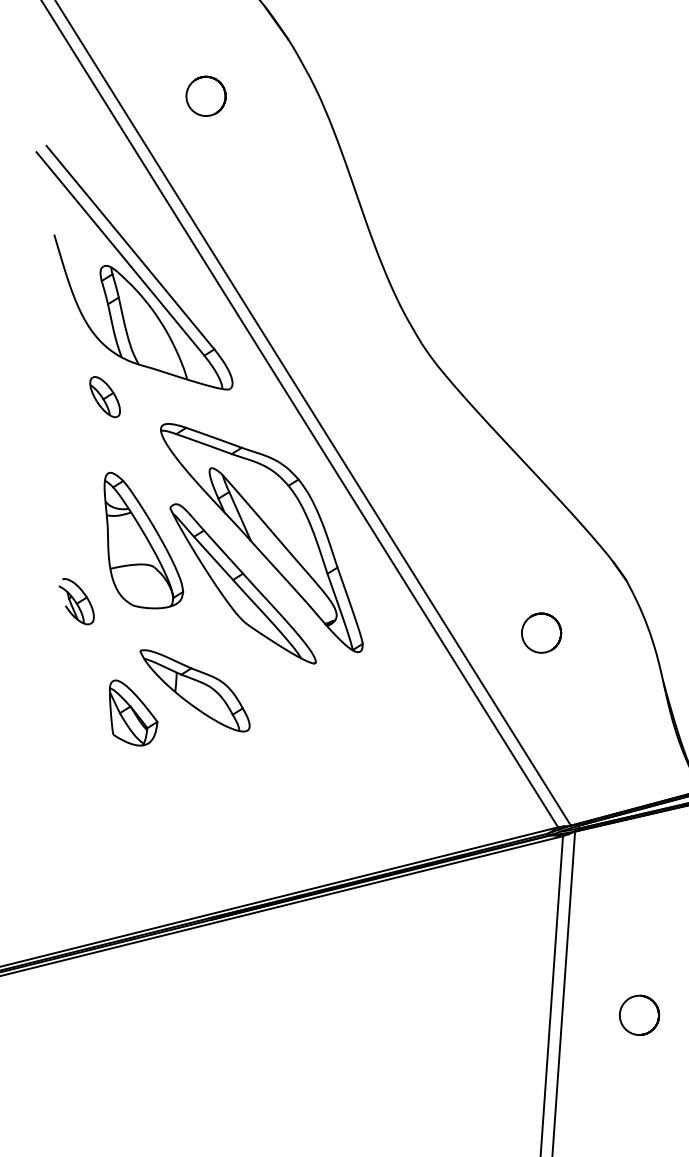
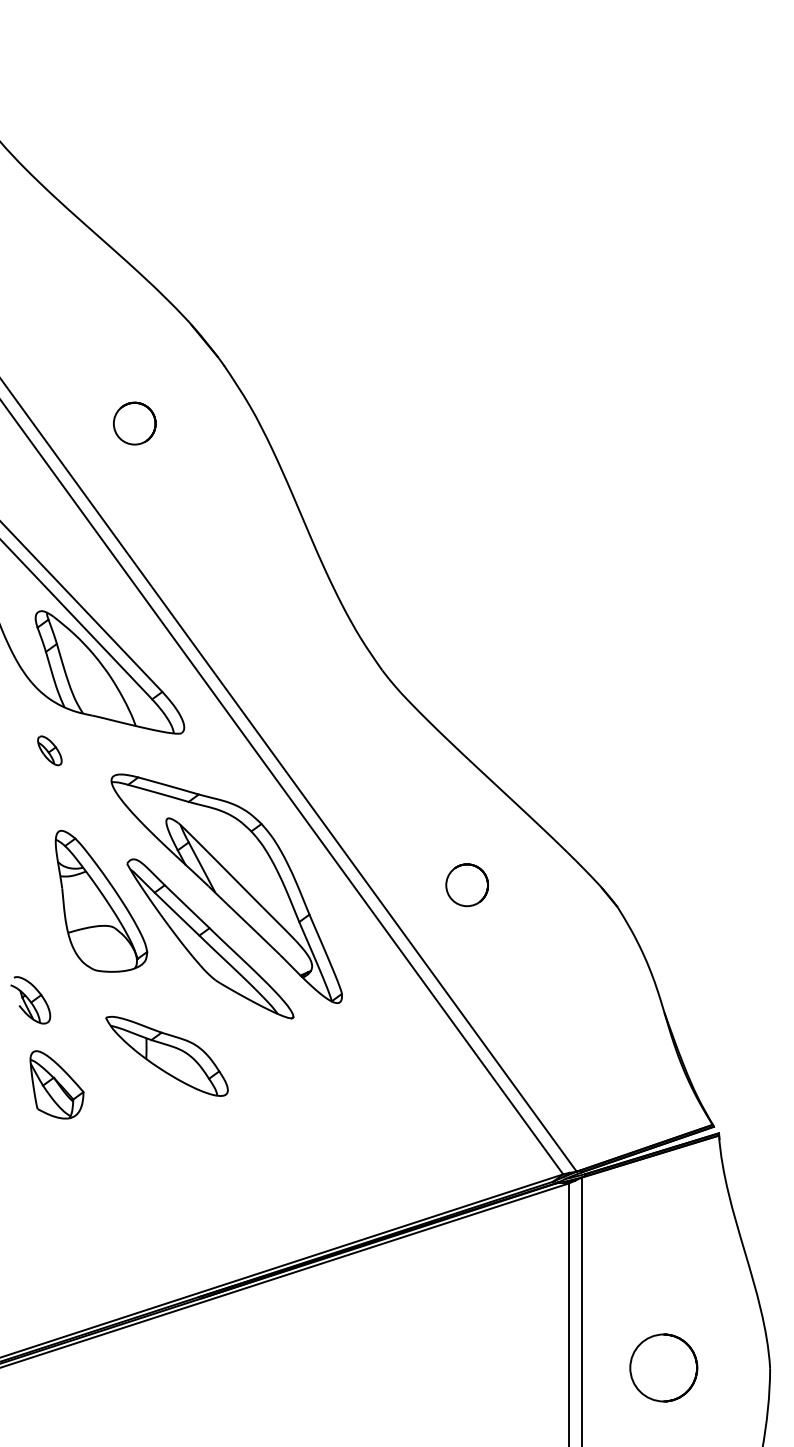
part: (104, 396) -> (49, 750), size x0.7
part: (76, 601) -> (30, 1000), moved
part: (540, 633) -> (466, 885), moved
part: (132, 713) -> (56, 1084), moved
part: (639, 1015) -> (663, 1368), size x1.6

